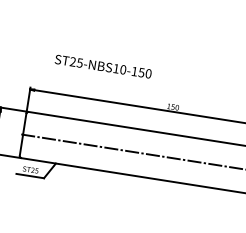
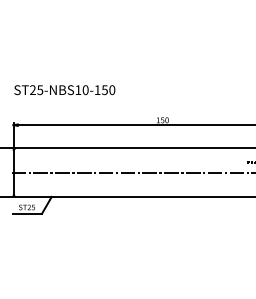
text: (103, 66) -> (64, 90), moved

